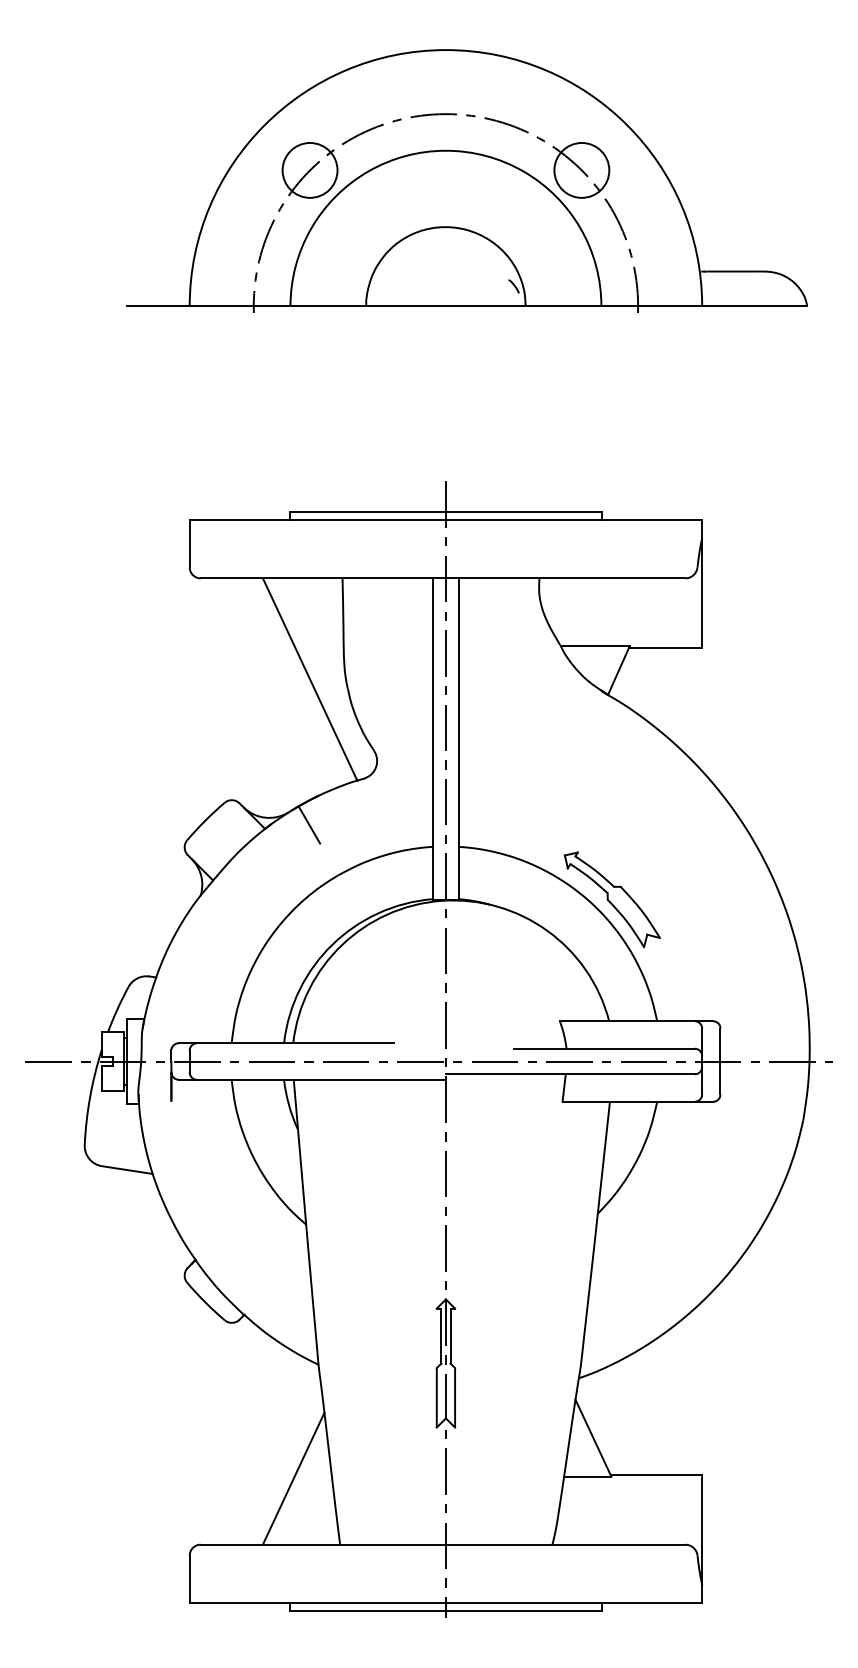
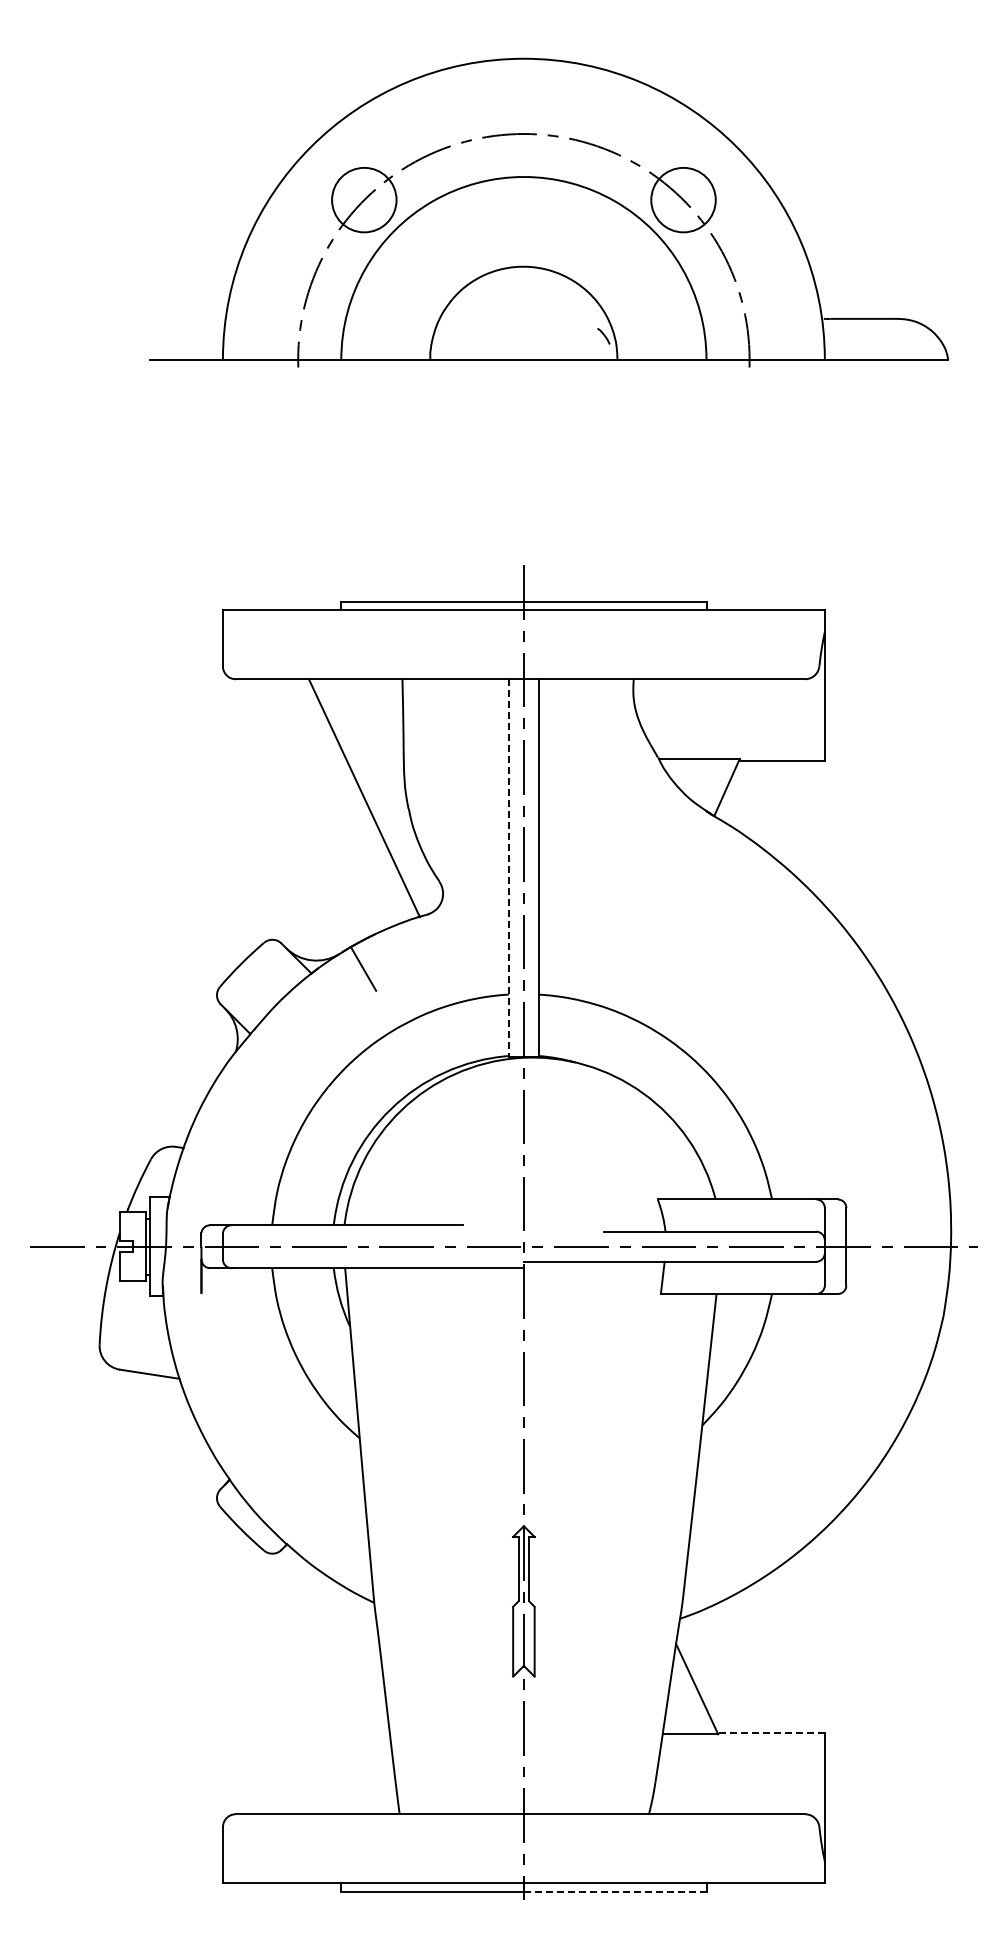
line: (432, 739) -> (508, 868), solid -> dashed
part: (612, 899) -> (719, 1056), removed
line: (656, 1475) -> (771, 1732), solid -> dashed
line: (293, 1478) -> (344, 1736), removed
line: (523, 1610) -> (615, 1891), solid -> dashed

